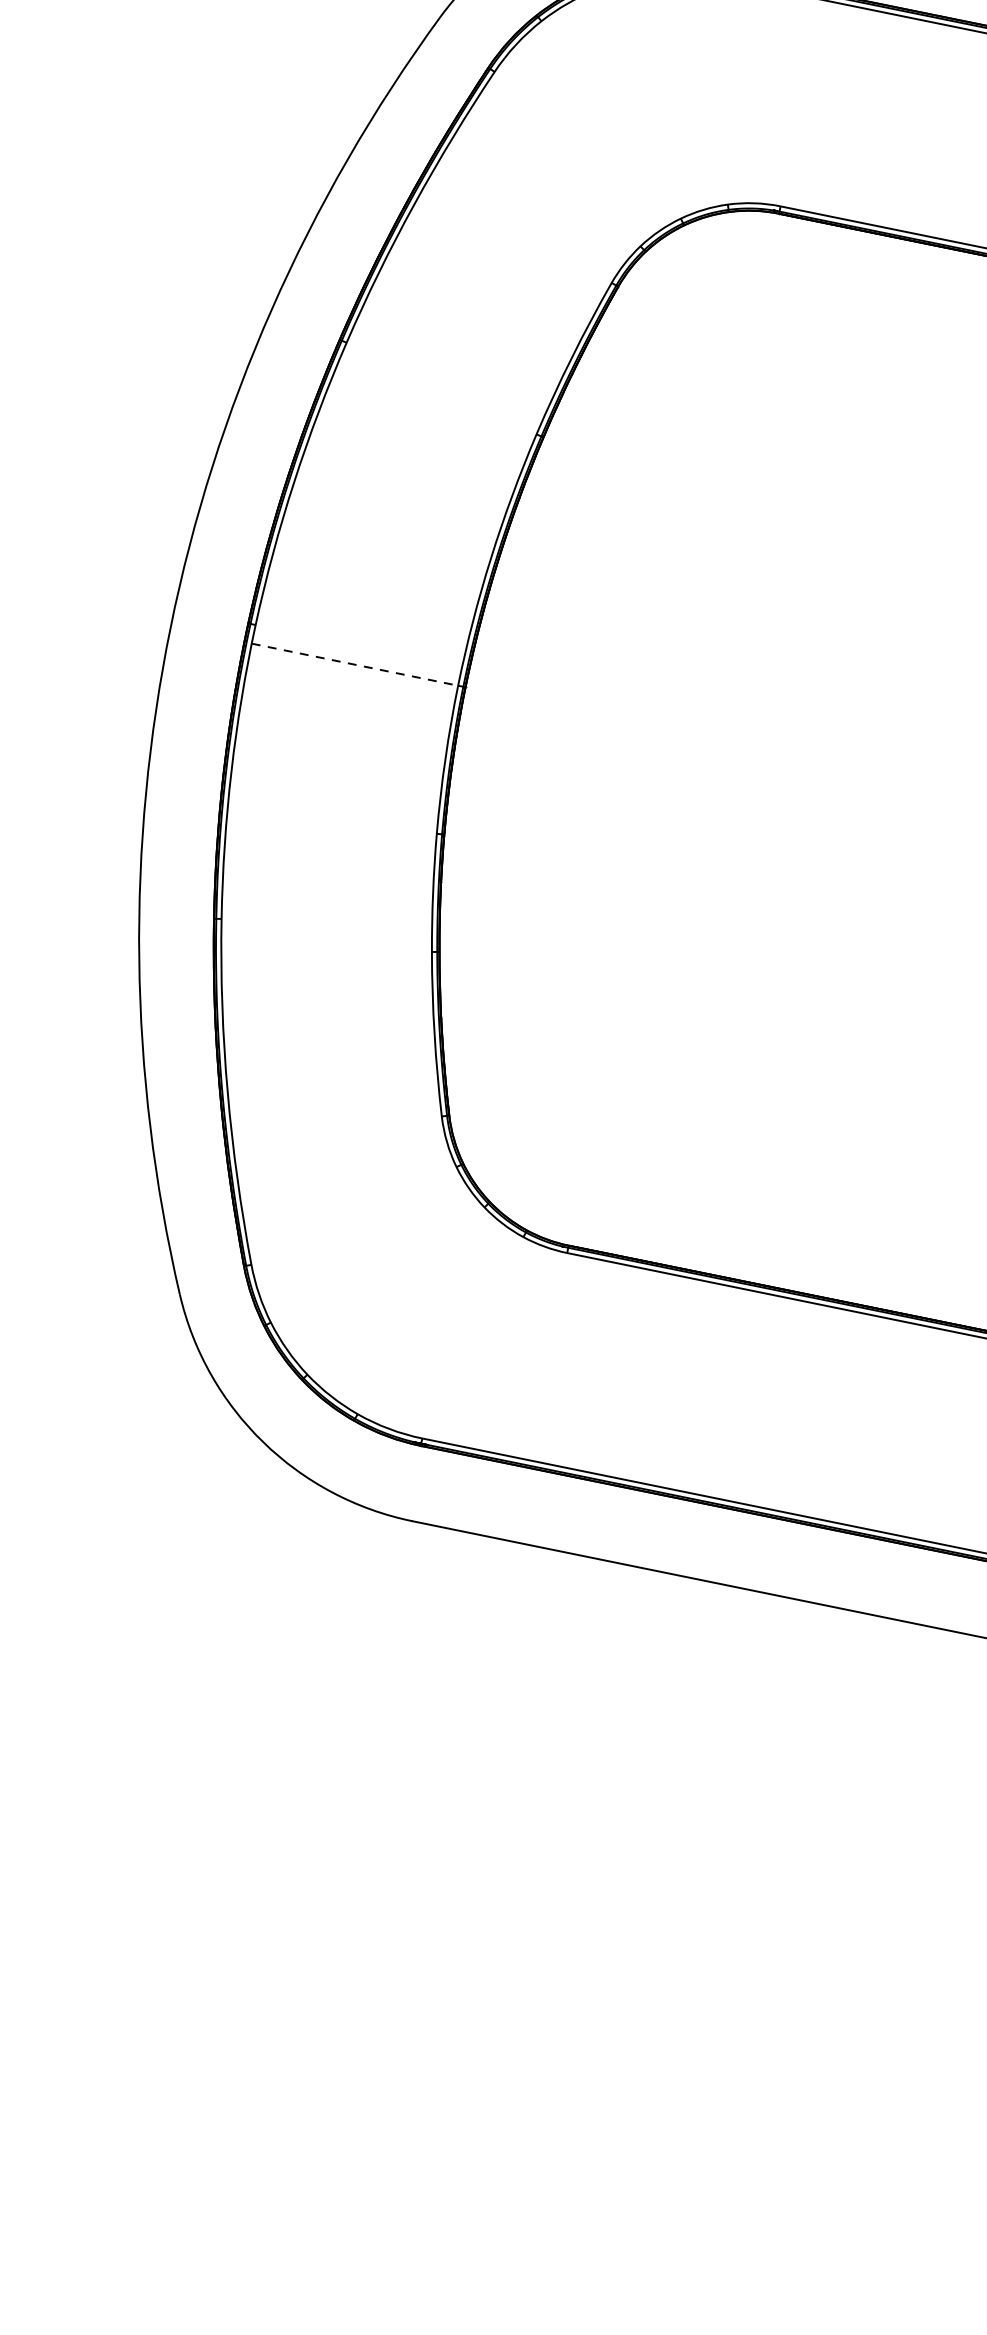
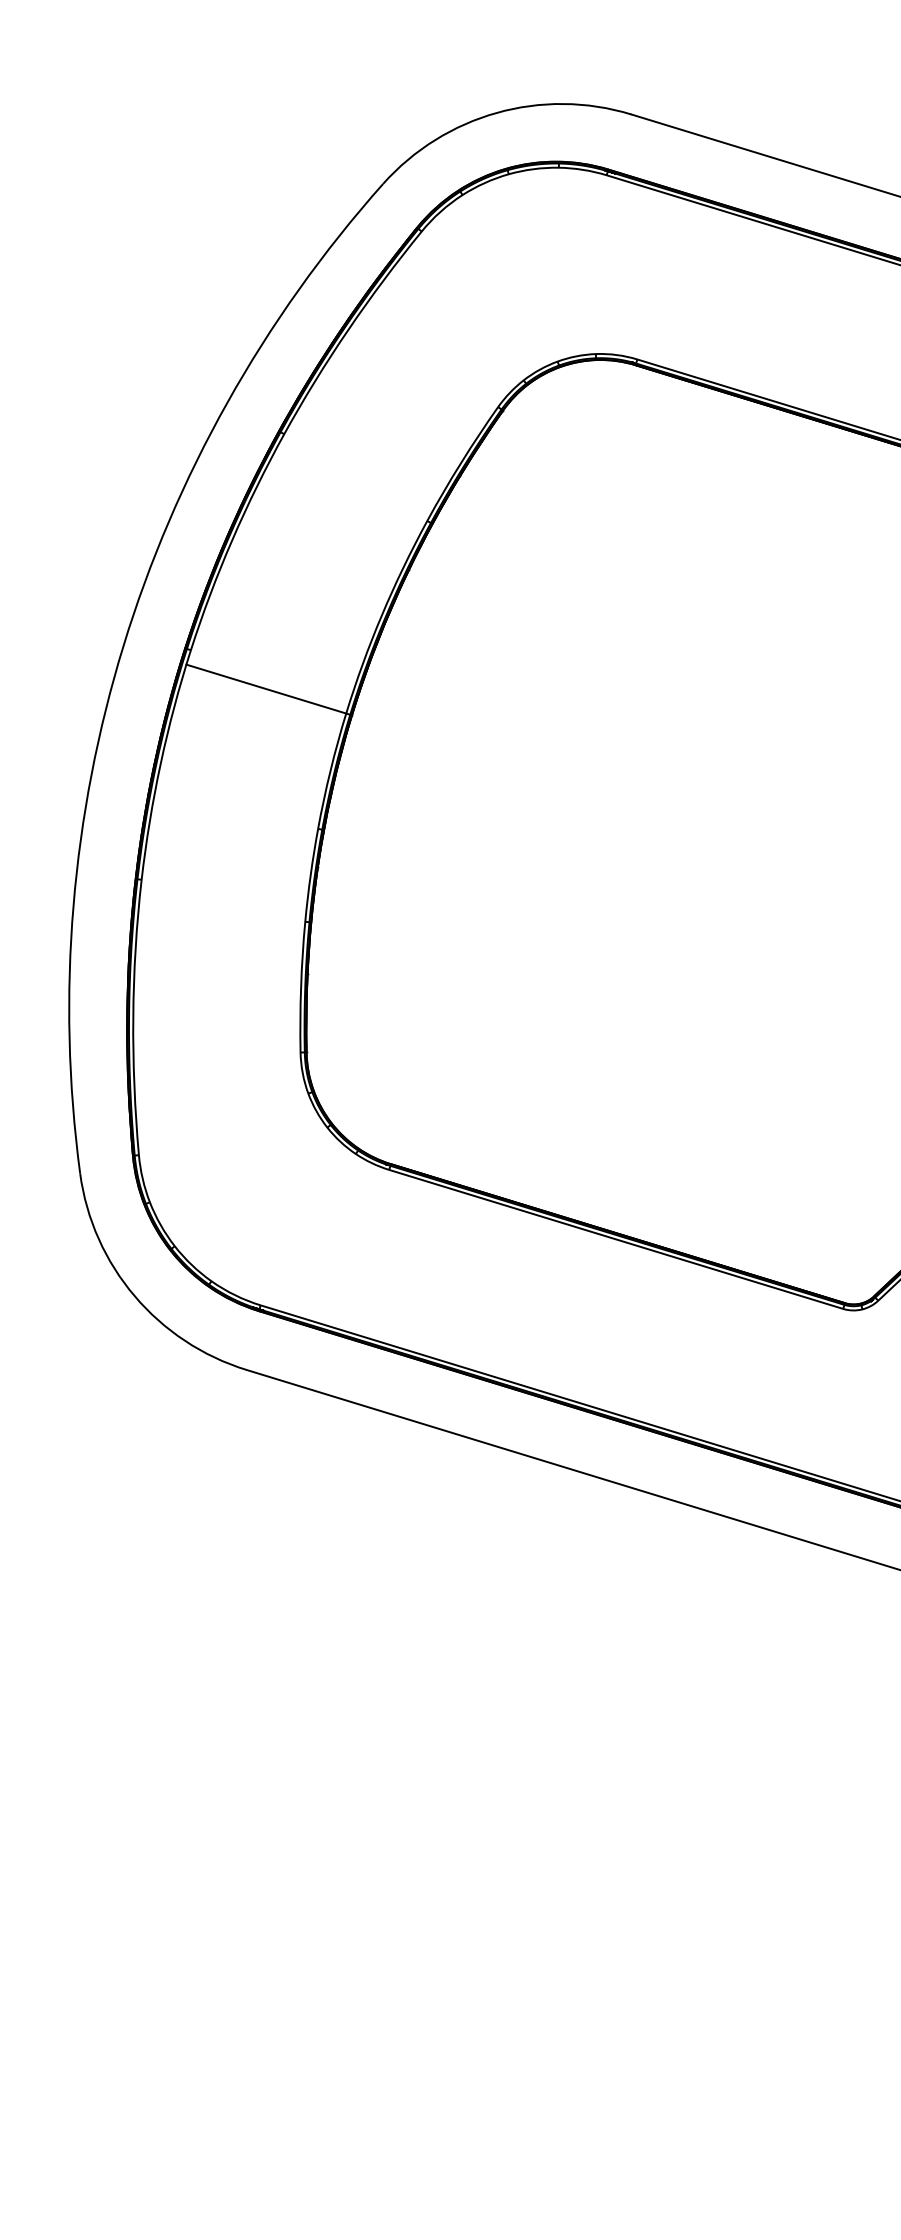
line: (355, 665) -> (266, 689), dashed -> solid

